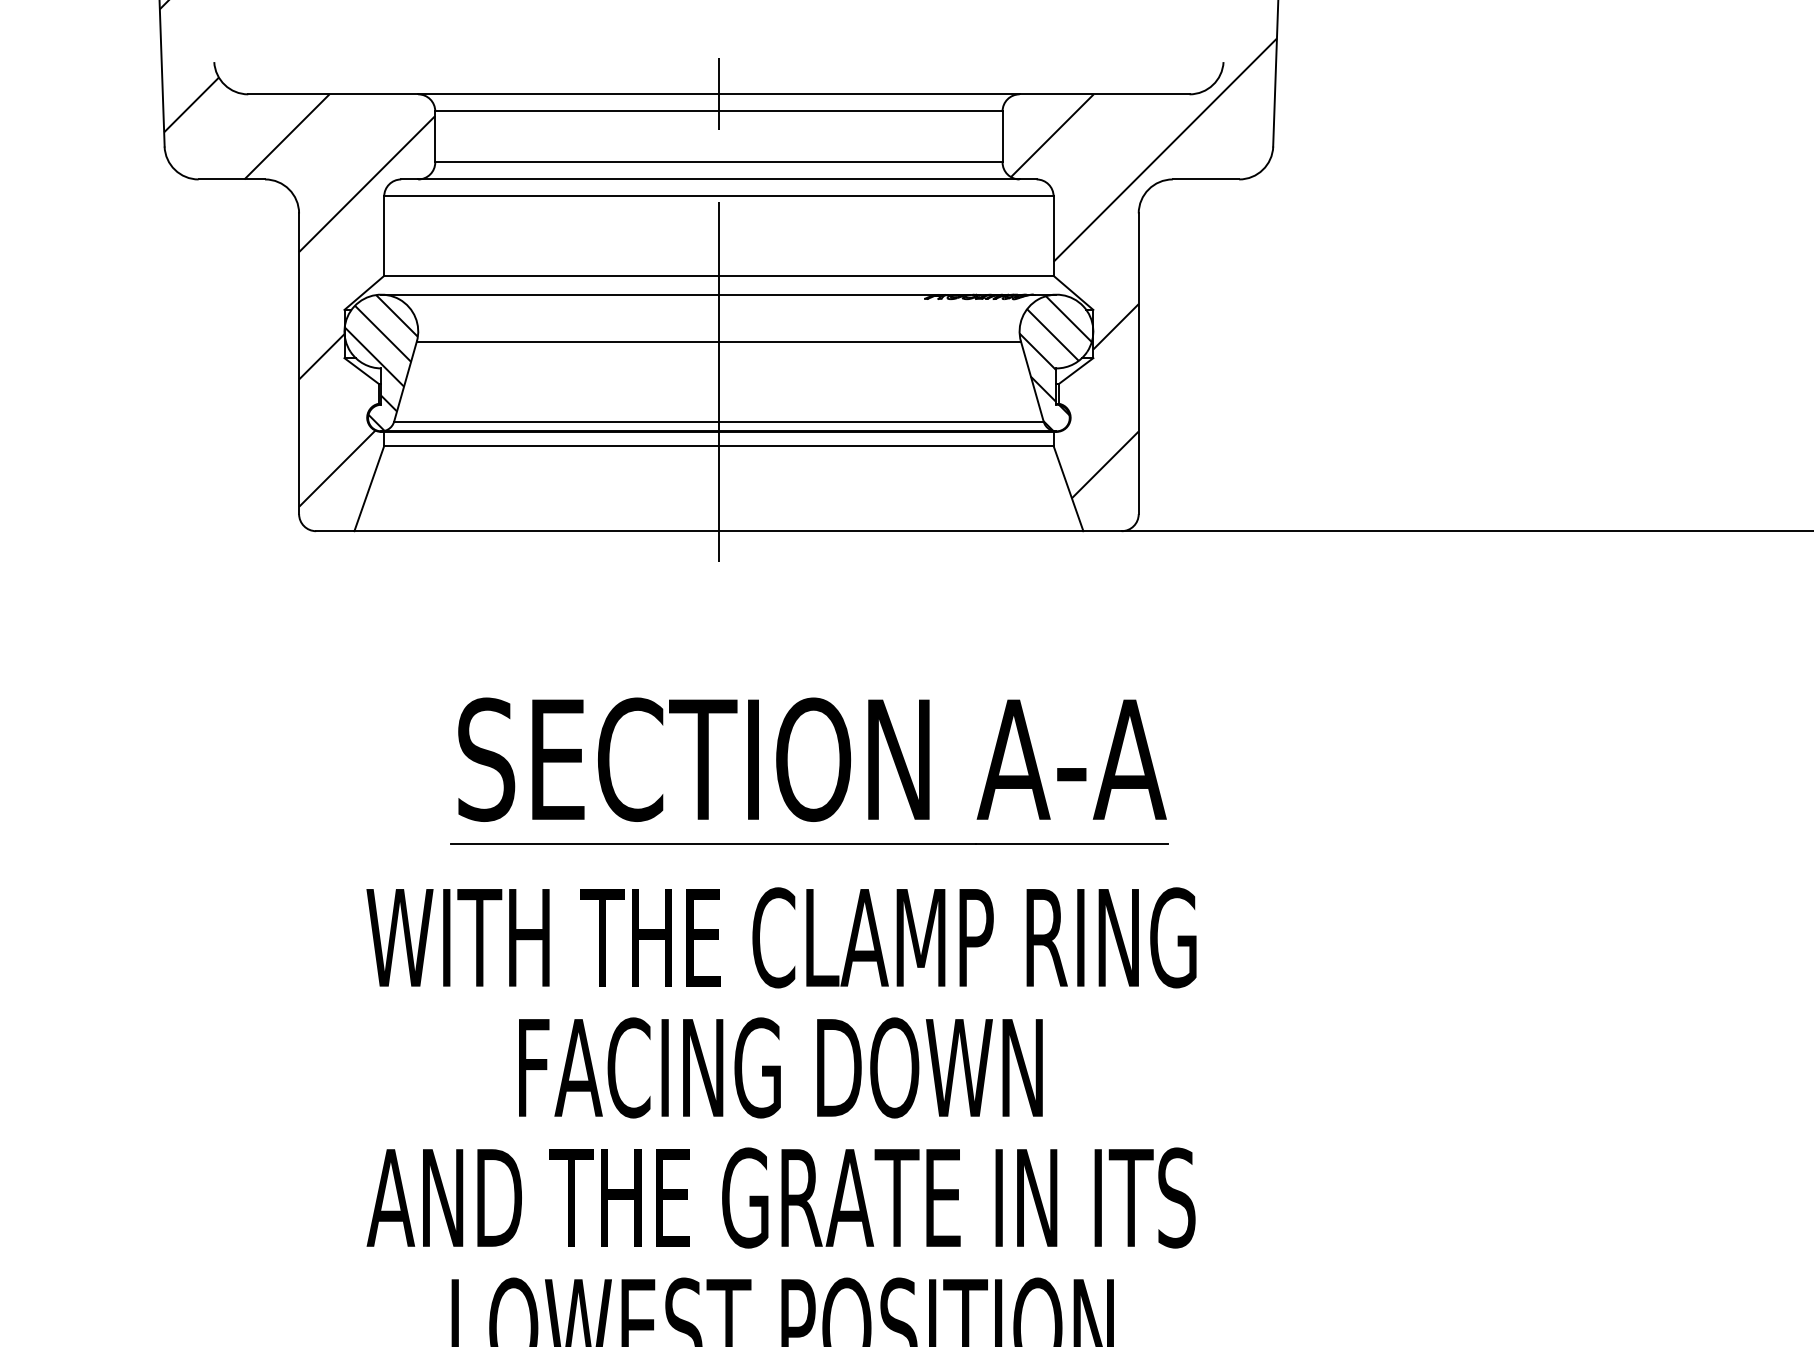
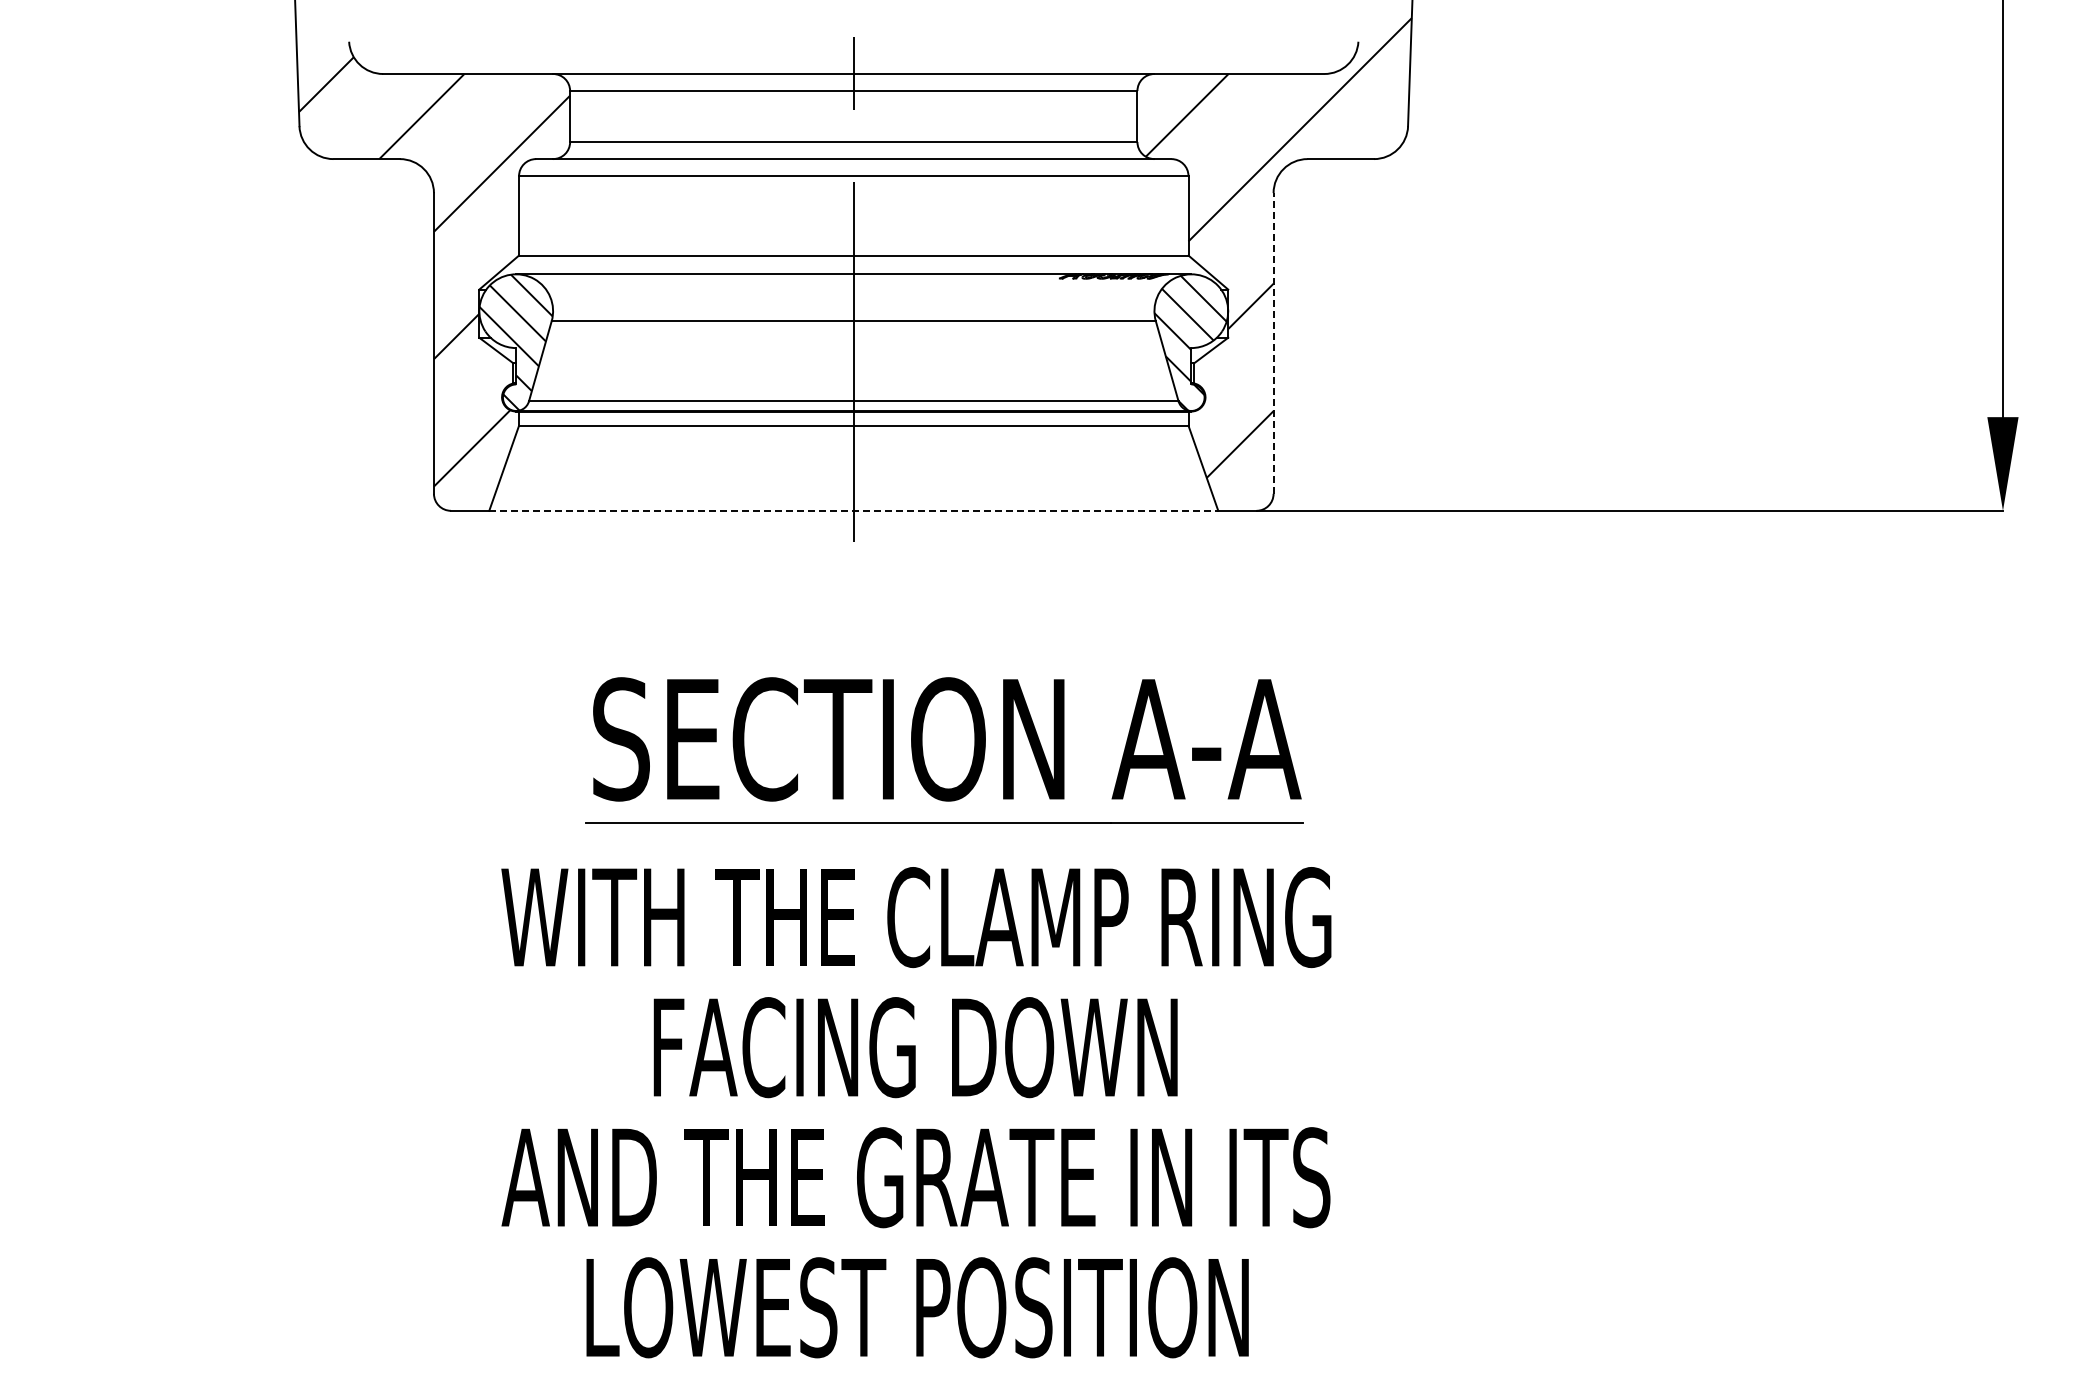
line: (1138, 362) -> (1273, 342), solid -> dashed
line: (719, 530) -> (854, 510), solid -> dashed

